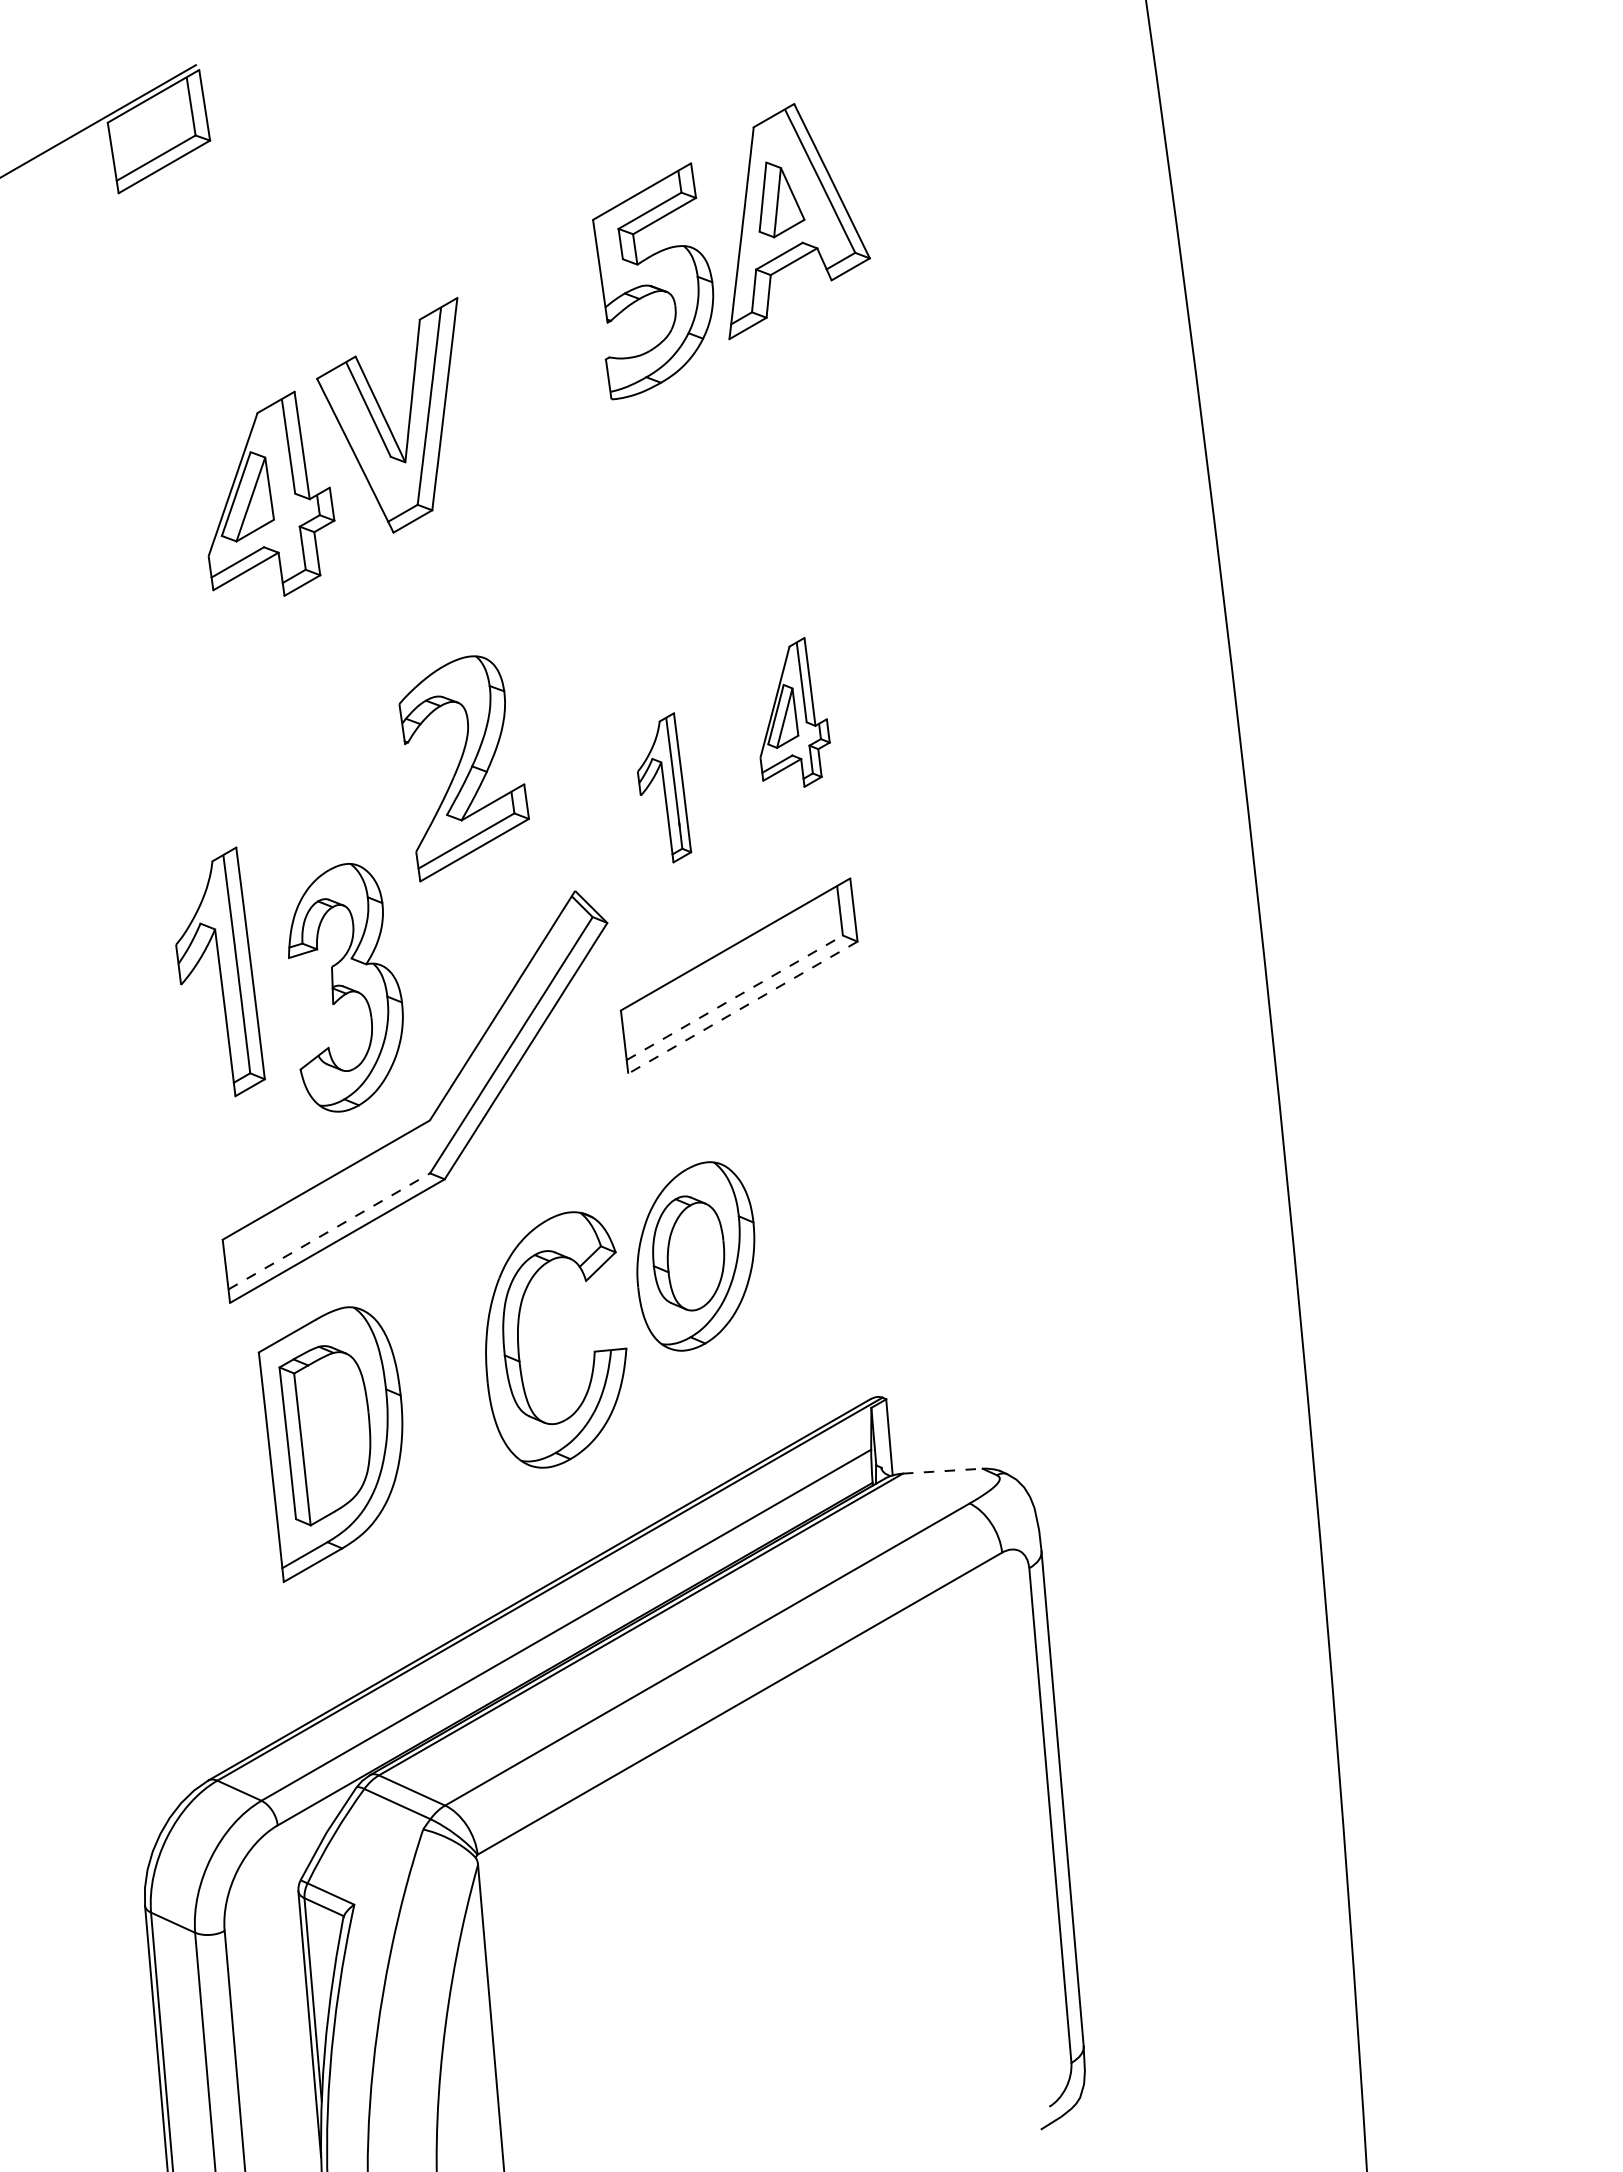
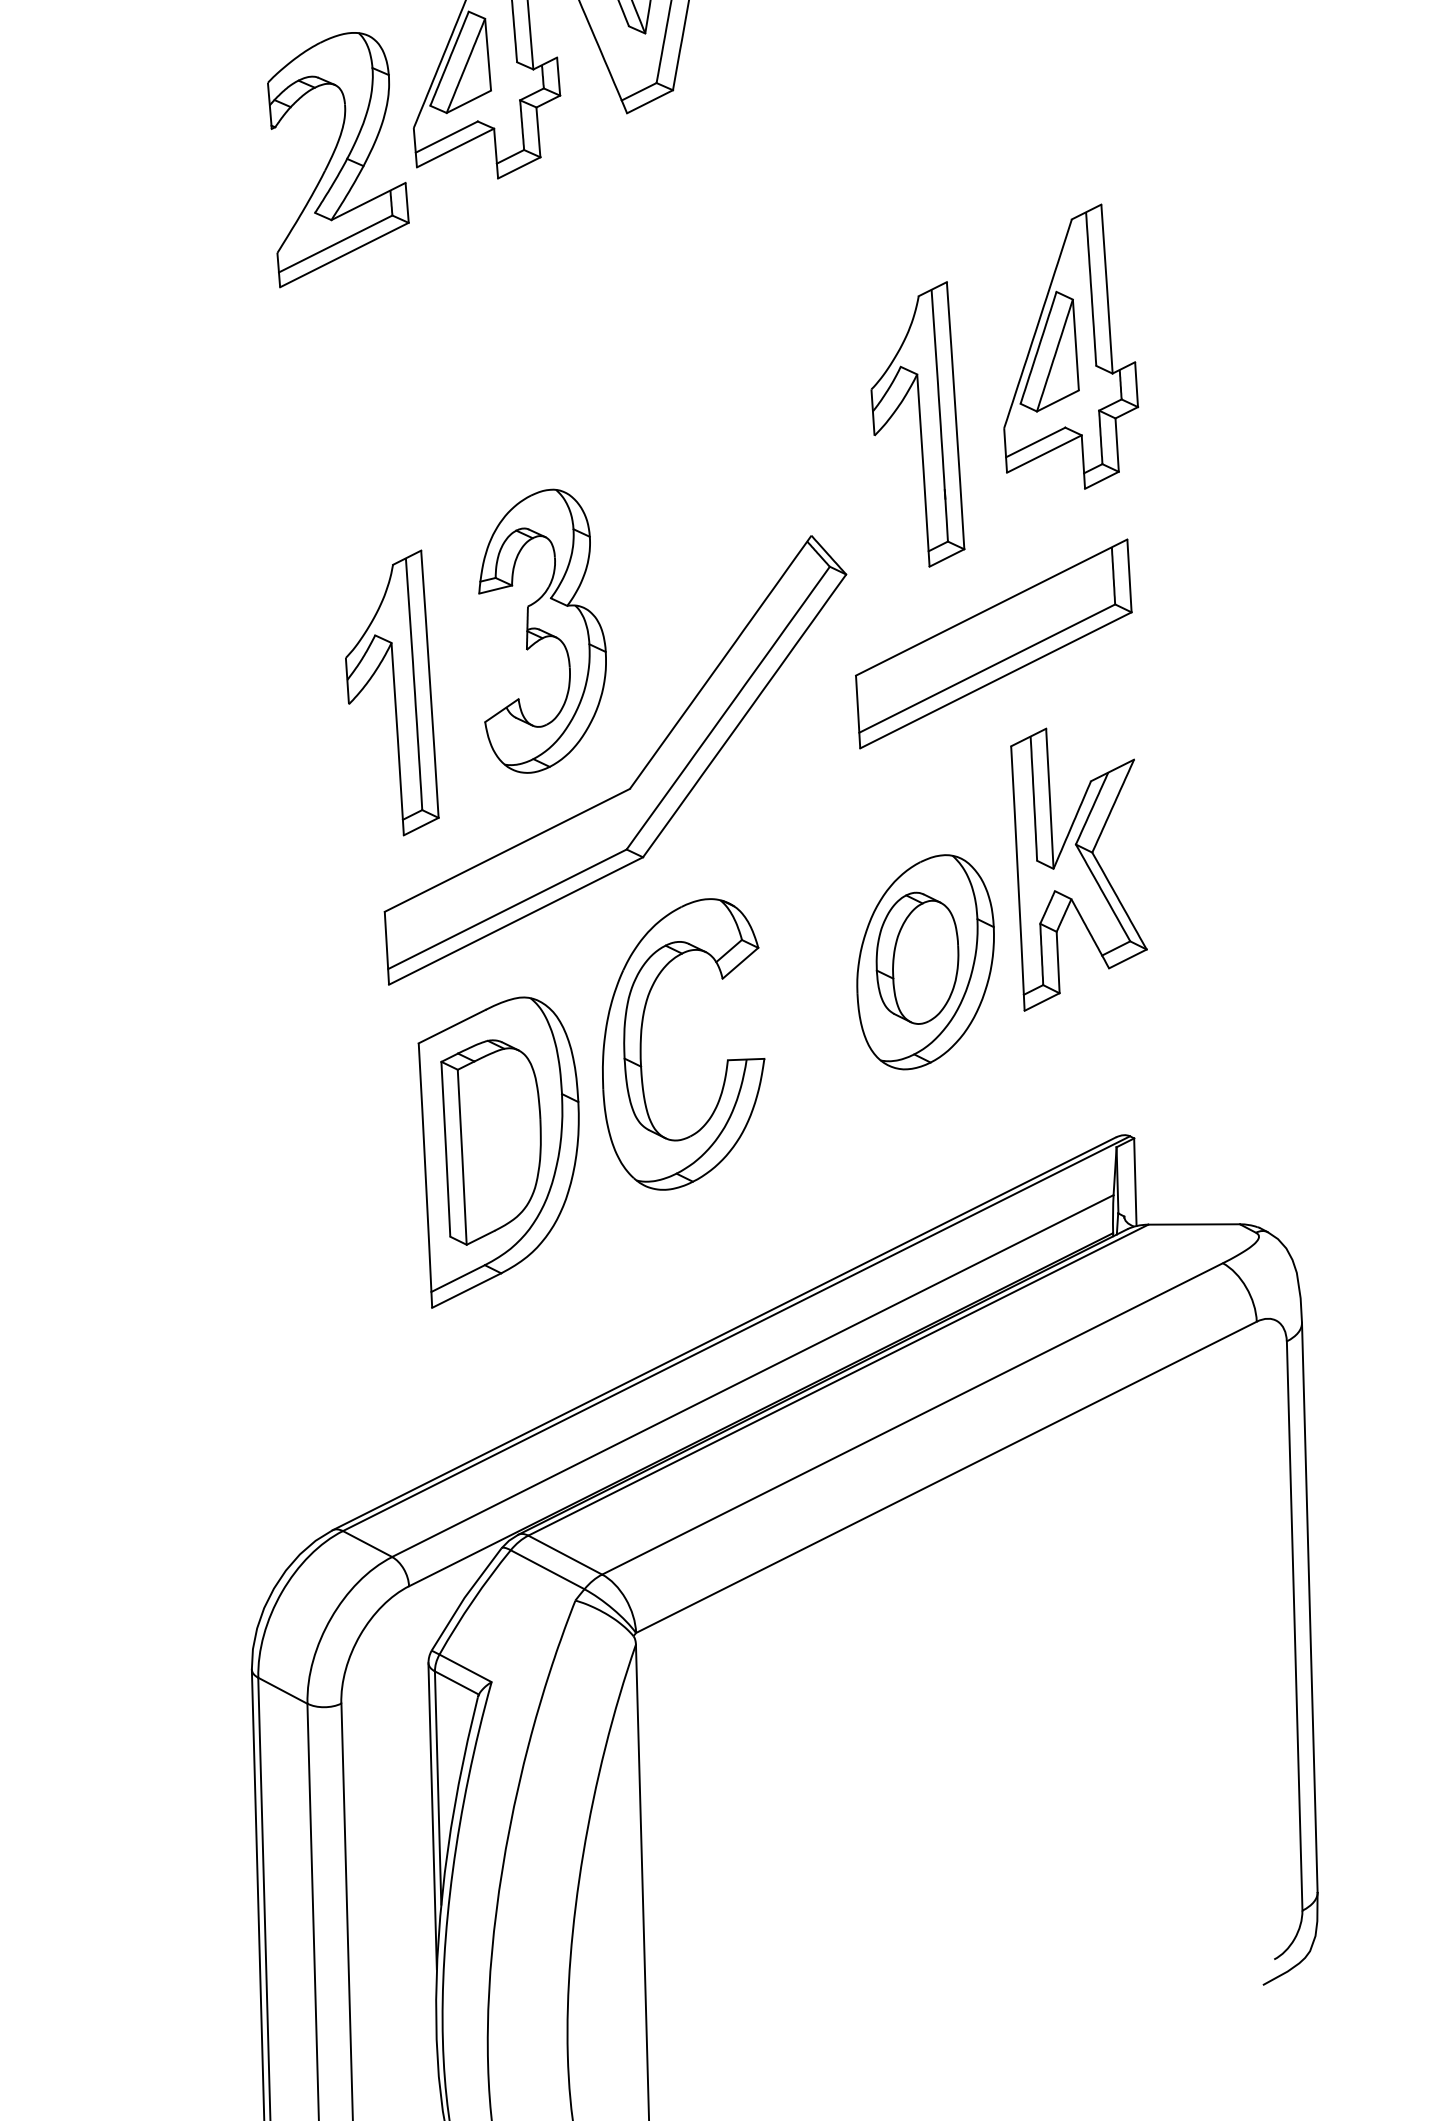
part: (794, 712) -> (1074, 345), size x1.67
part: (463, 768) -> (337, 160), moved
part: (664, 787) -> (920, 423), size x1.67
part: (220, 971) -> (394, 691), moved
line: (734, 997) -> (986, 668), dashed -> solid
line: (742, 1007) -> (995, 680), dashed -> solid
part: (823, 1170) -> (1077, 872), added
line: (329, 1231) -> (507, 909), dashed -> solid
part: (519, 1344) -> (642, 1047), moved
line: (942, 1471) -> (1193, 1224), dashed -> solid

